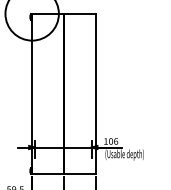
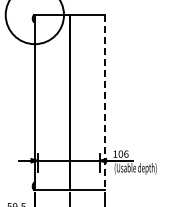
line: (96, 94) -> (104, 102), solid -> dashed

